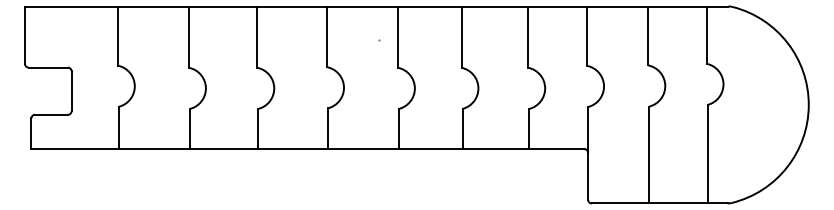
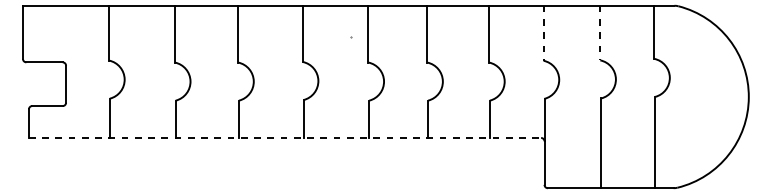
line: (587, 36) -> (543, 33), solid -> dashed
line: (648, 36) -> (600, 33), solid -> dashed
line: (307, 149) -> (284, 138), solid -> dashed

